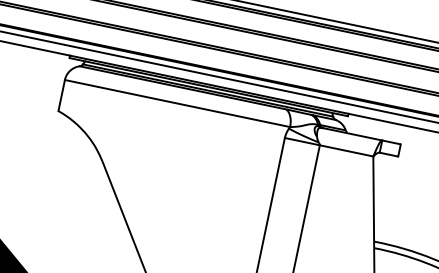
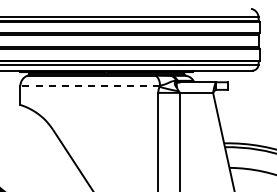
line: (178, 103) -> (90, 85), solid -> dashed

